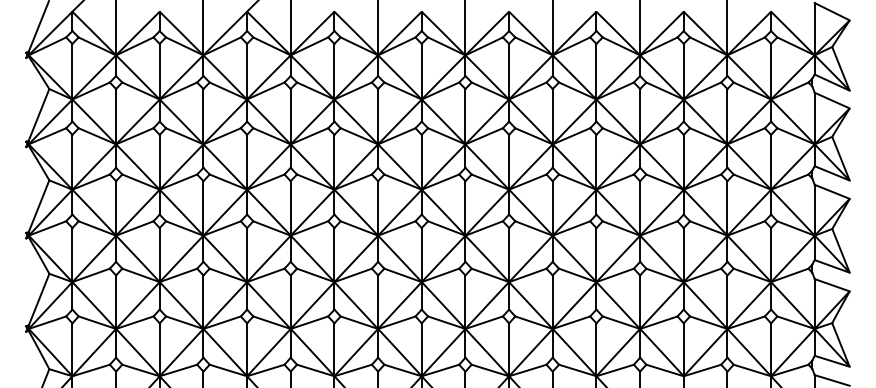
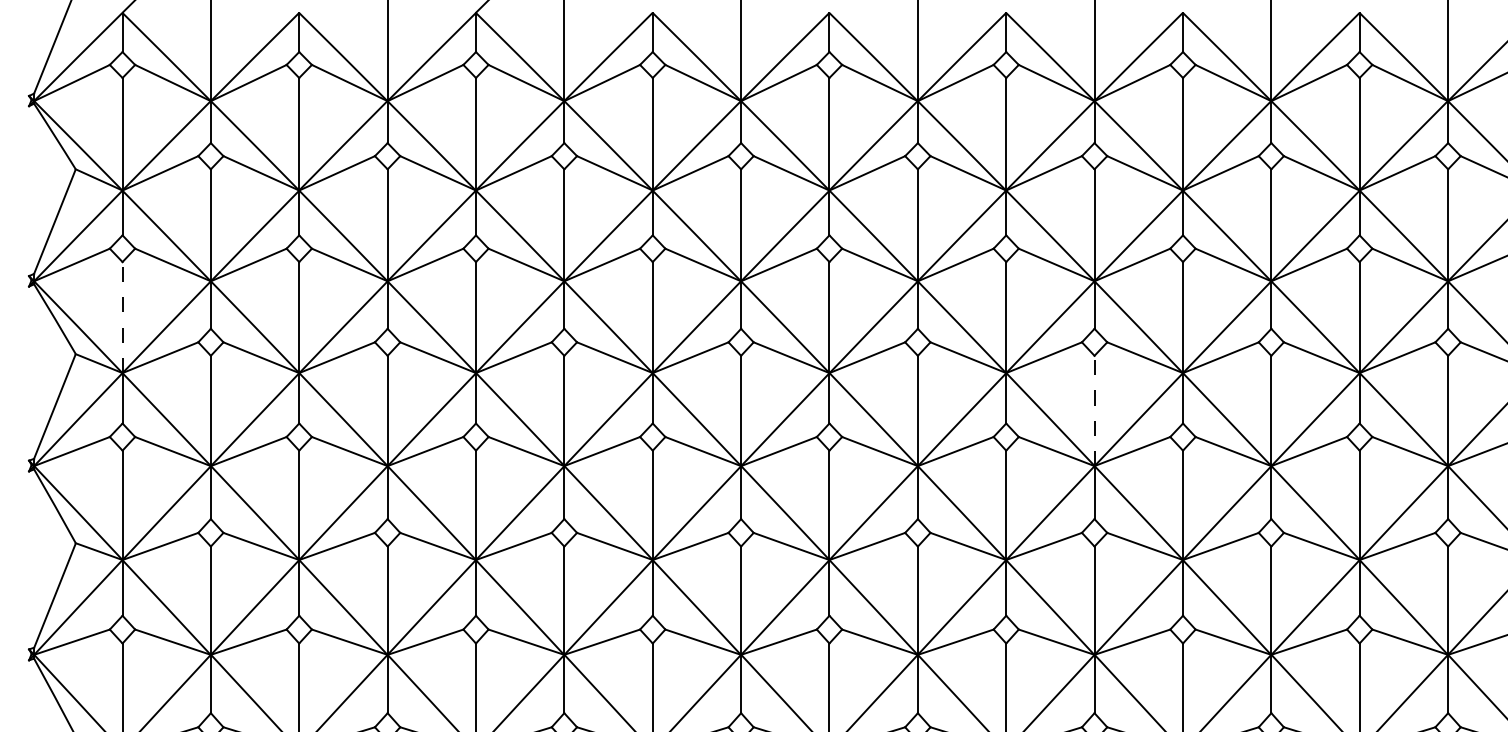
line: (72, 161) -> (122, 315), solid -> dashed
line: (552, 207) -> (1094, 409), solid -> dashed

